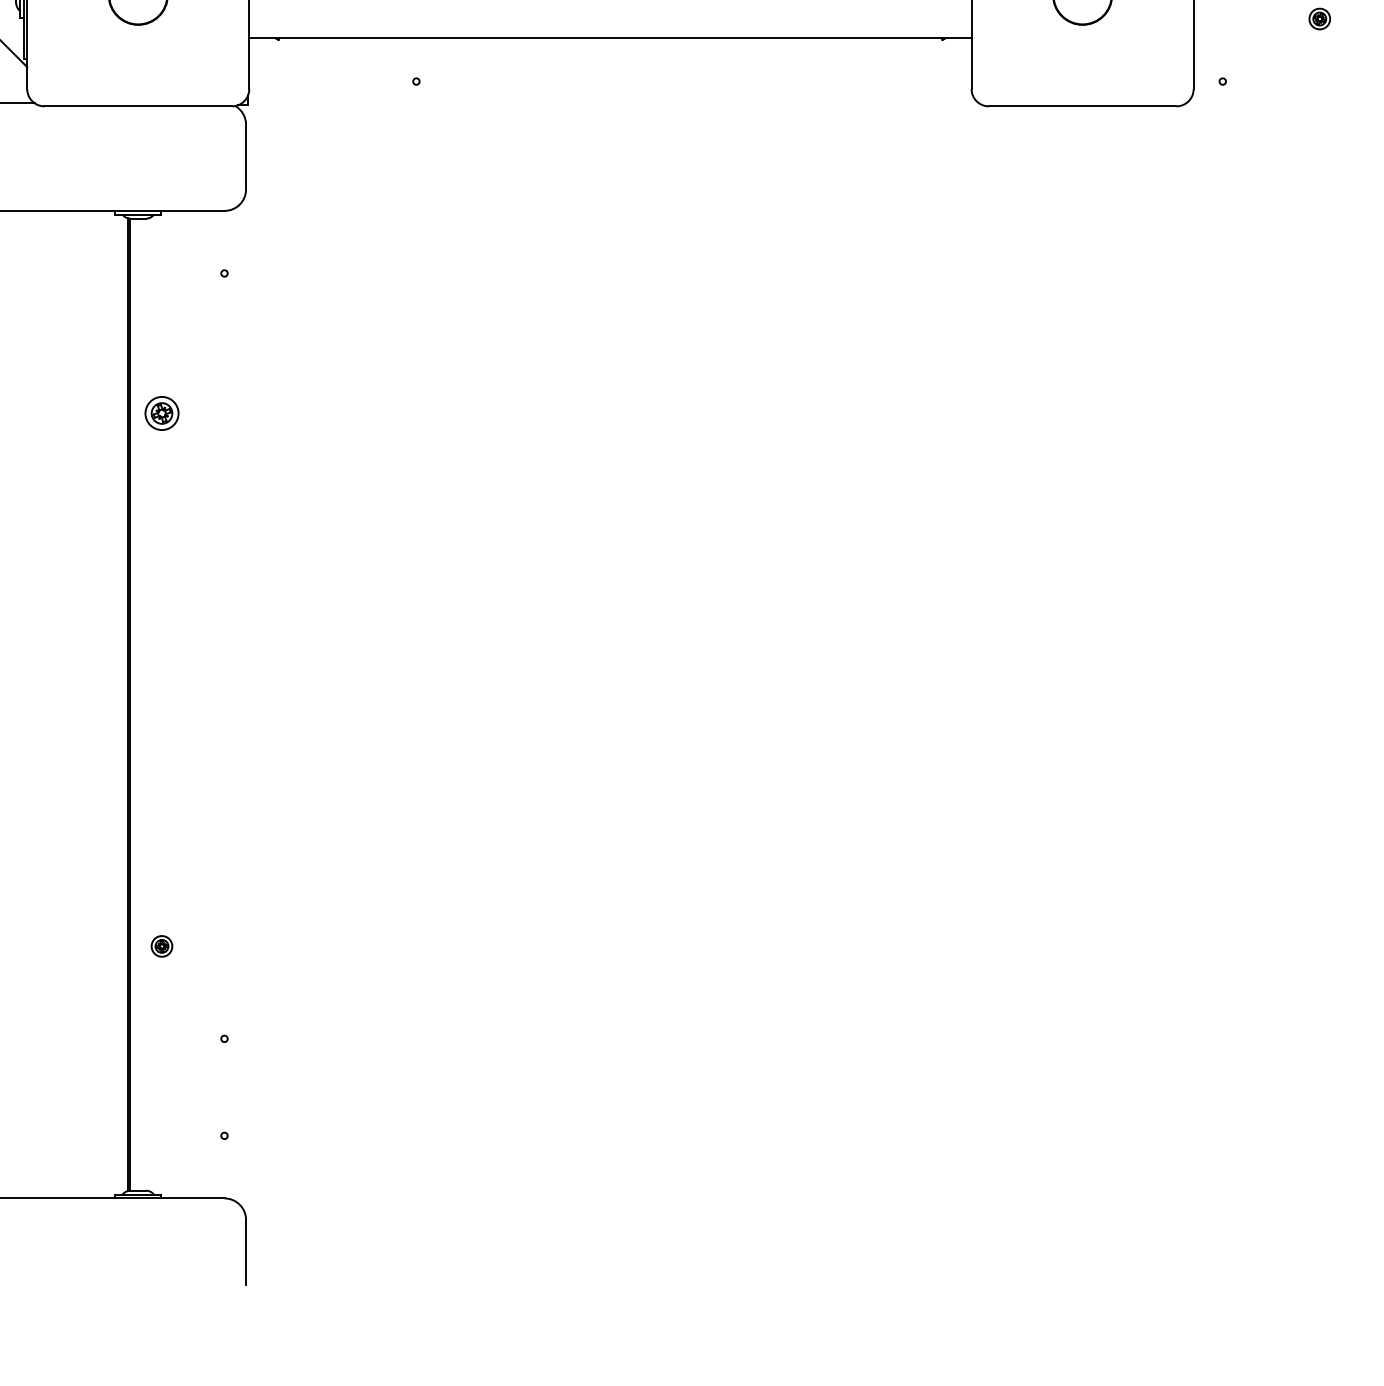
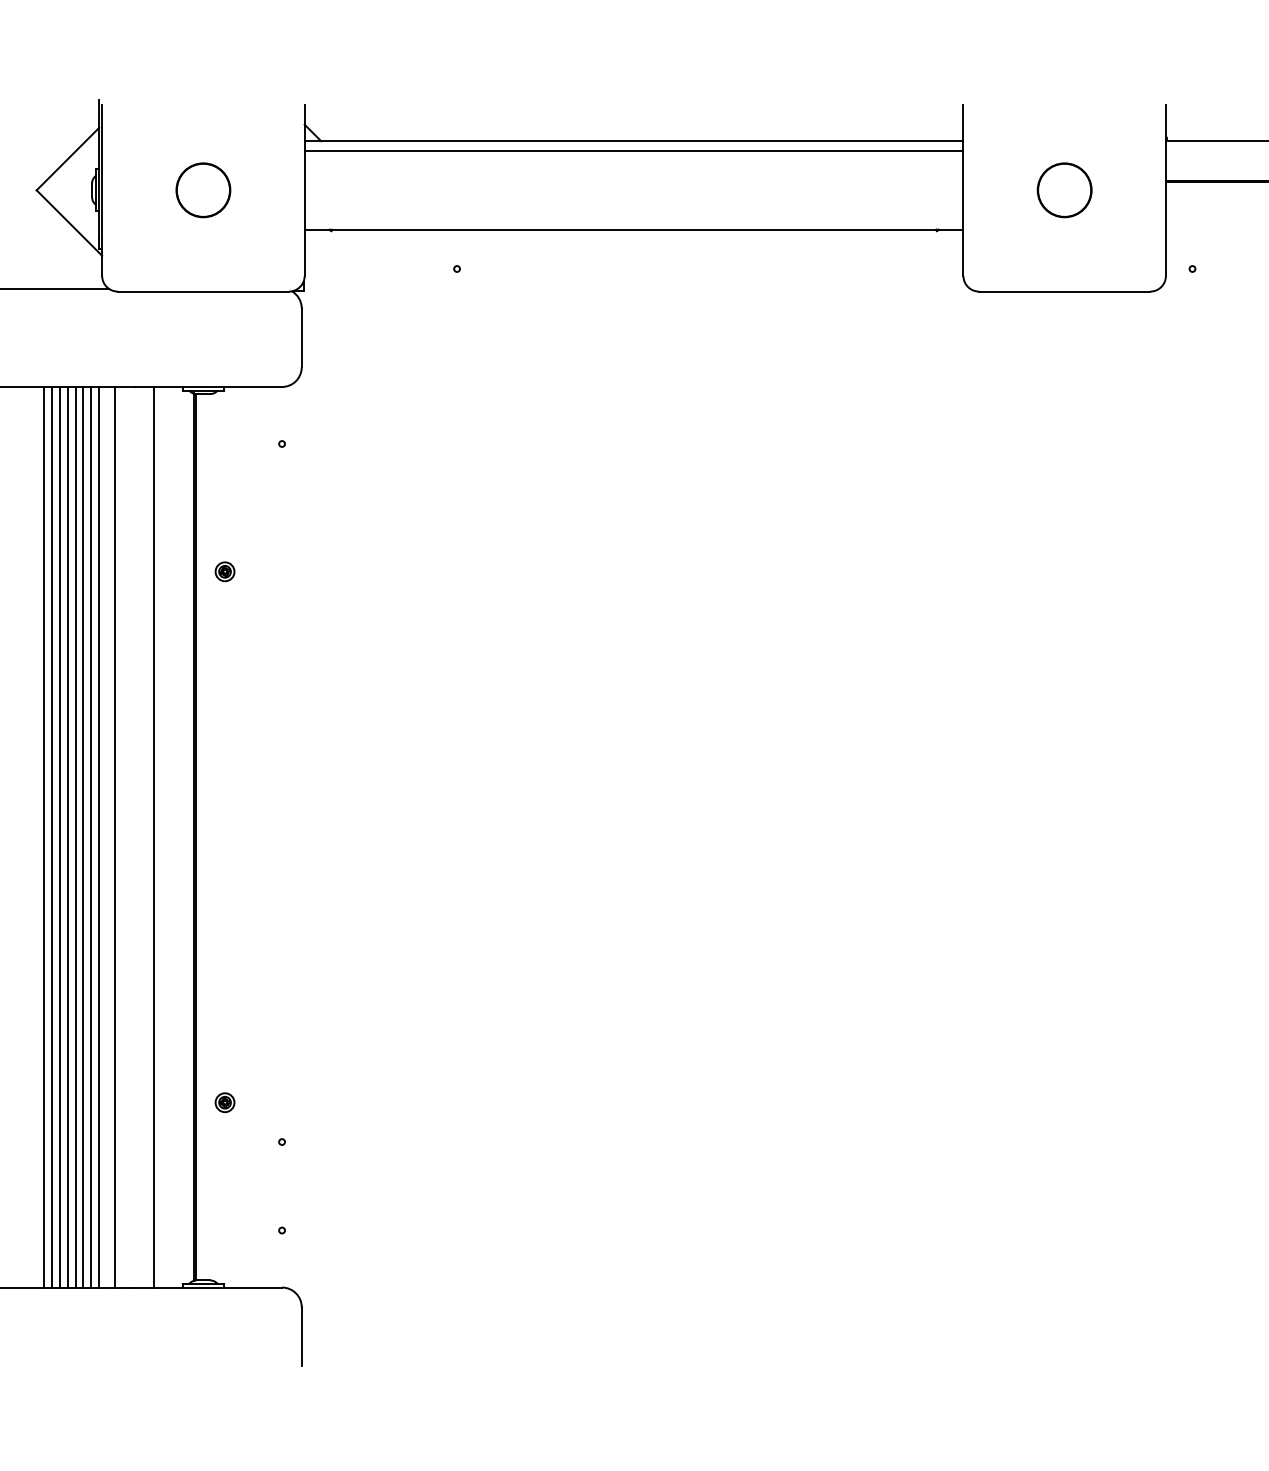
part: (161, 413) -> (224, 571), size x0.62
line: (6, 703) -> (83, 836), added
line: (15, 703) -> (91, 836), added
line: (24, 703) -> (99, 836), added
line: (40, 703) -> (114, 836), added
line: (84, 703) -> (154, 836), added
part: (161, 946) -> (224, 1102), moved

